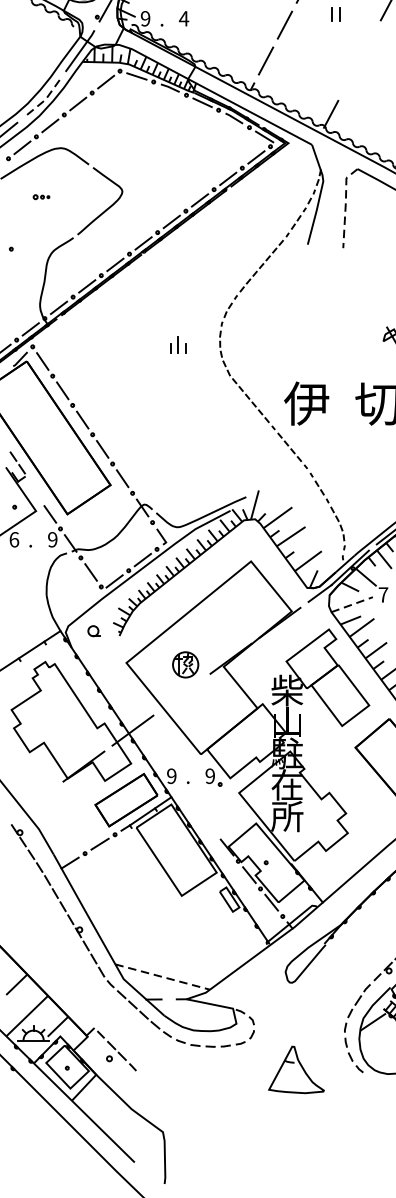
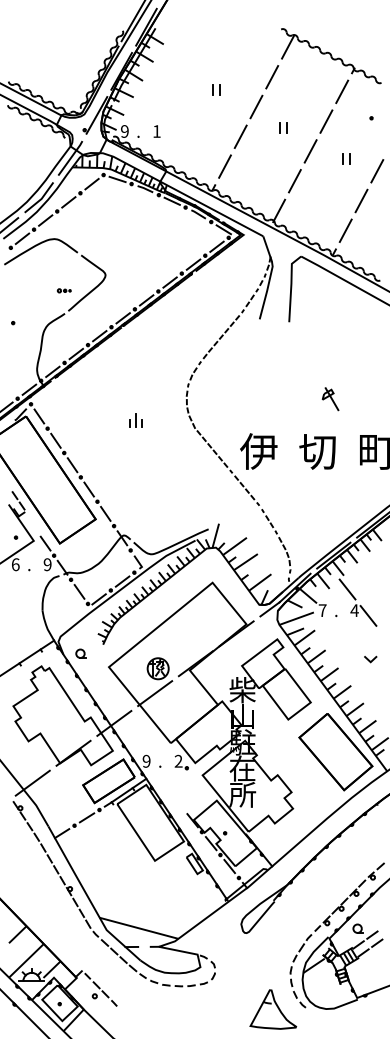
text: (183, 18) -> (156, 131), 4 -> 1
line: (368, 42) -> (310, 151), added
line: (349, 78) -> (294, 181), added
line: (45, 99) -> (41, 198), dashed -> solid
part: (40, 196) -> (63, 290), moved
line: (345, 205) -> (291, 286), dashed -> solid
part: (177, 344) -> (135, 420), moved
line: (353, 604) -> (297, 618), dashed -> solid
part: (93, 630) -> (80, 653), moved
line: (182, 694) -> (155, 693), added
text: (210, 776) -> (178, 761), 9 -> 2
line: (34, 801) -> (32, 782), added
line: (163, 977) -> (139, 928), dashed -> solid
part: (296, 1069) -> (273, 1009), moved

